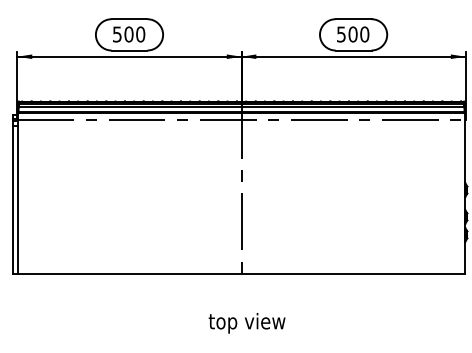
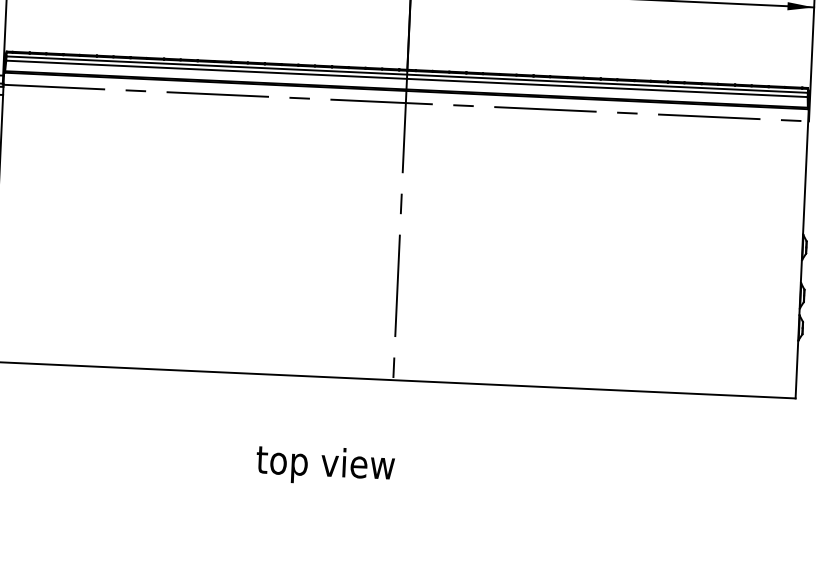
text: (246, 323) -> (324, 466), moved

